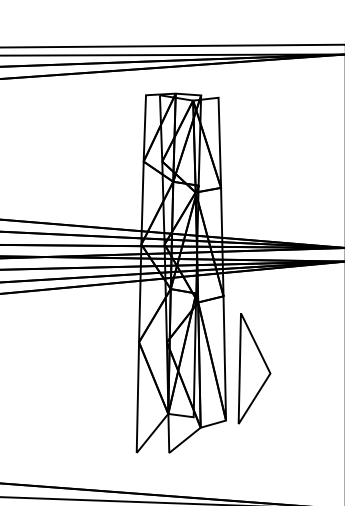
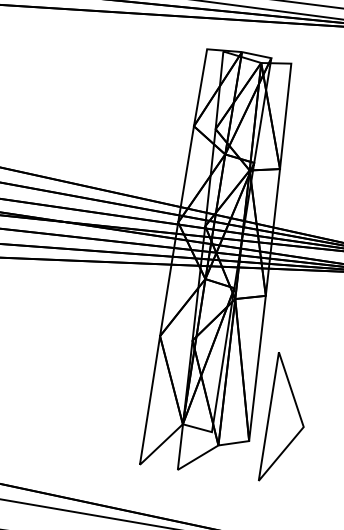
part: (254, 368) -> (285, 418), moved

